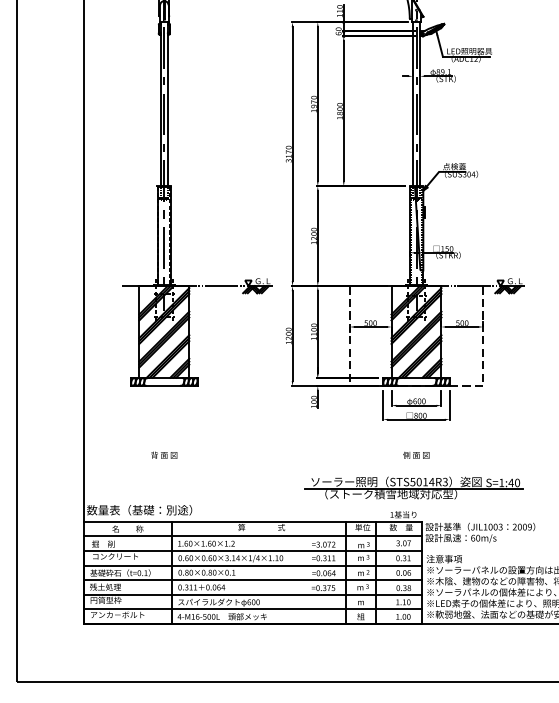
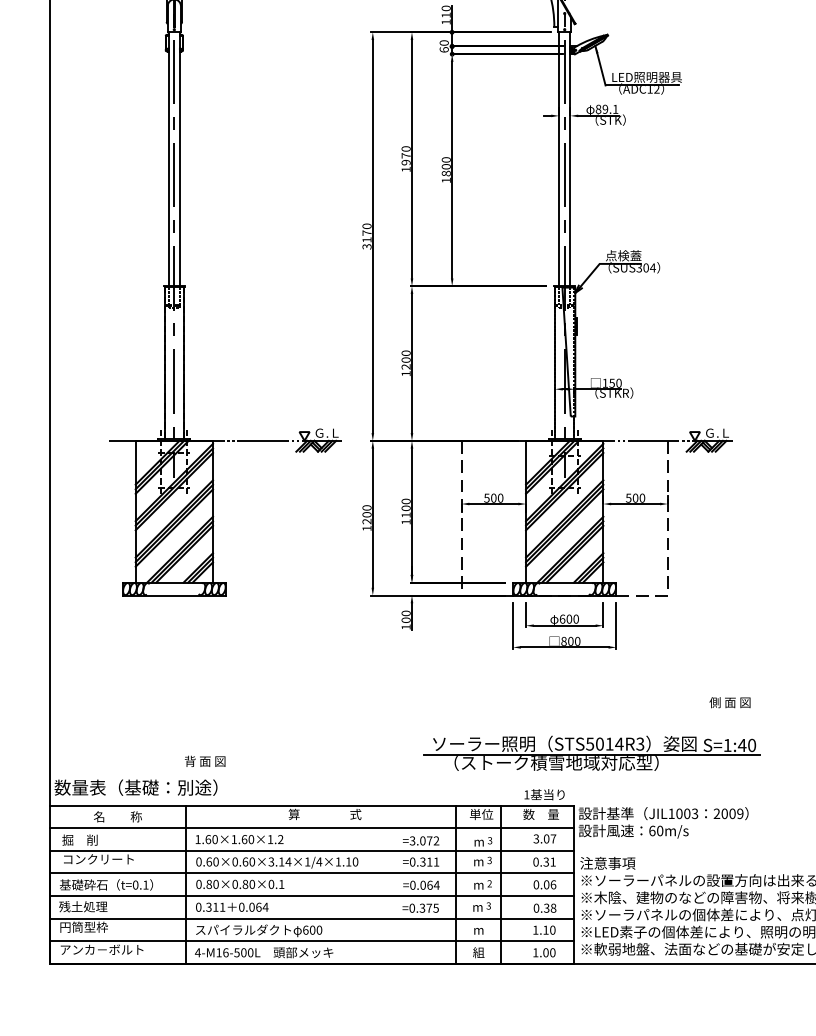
text: (164, 454) -> (205, 760), moved
text: (416, 454) -> (730, 701), moved
part: (413, 487) -> (591, 752), moved

